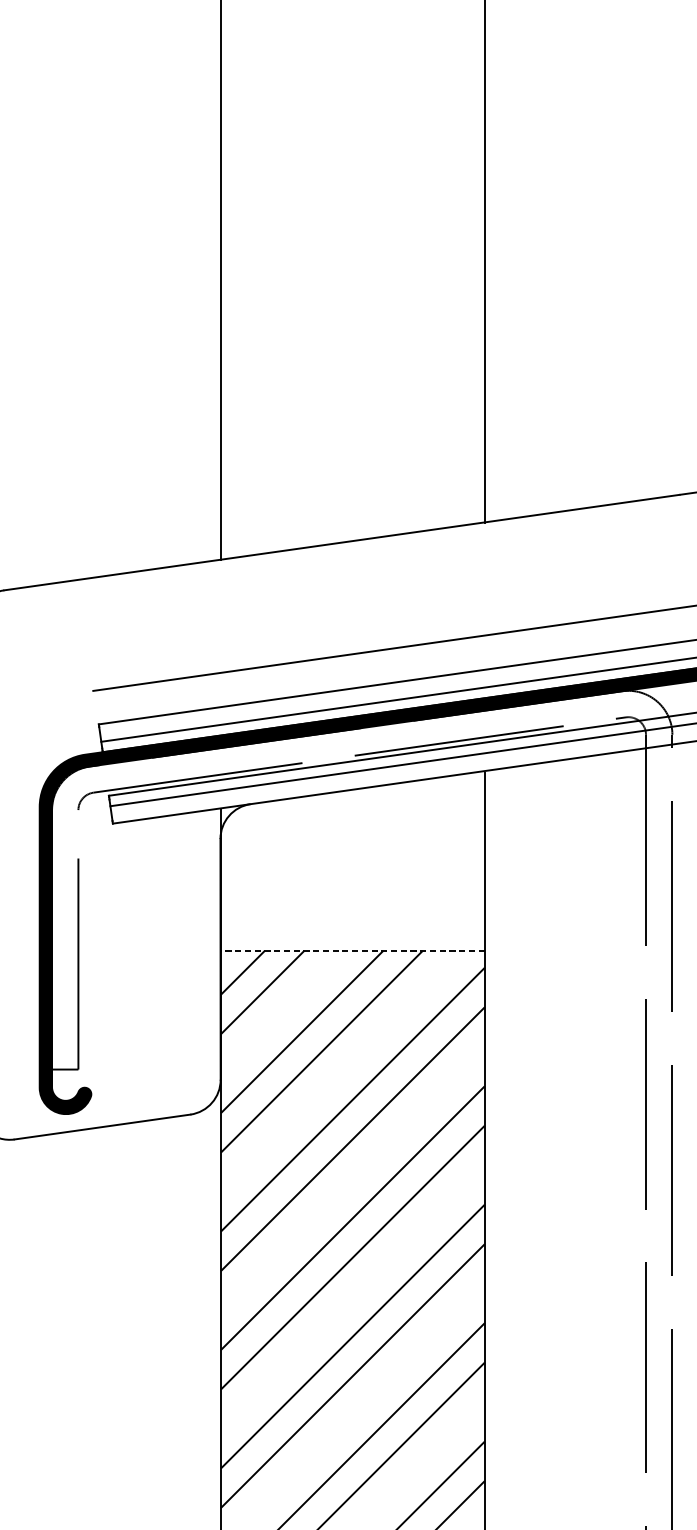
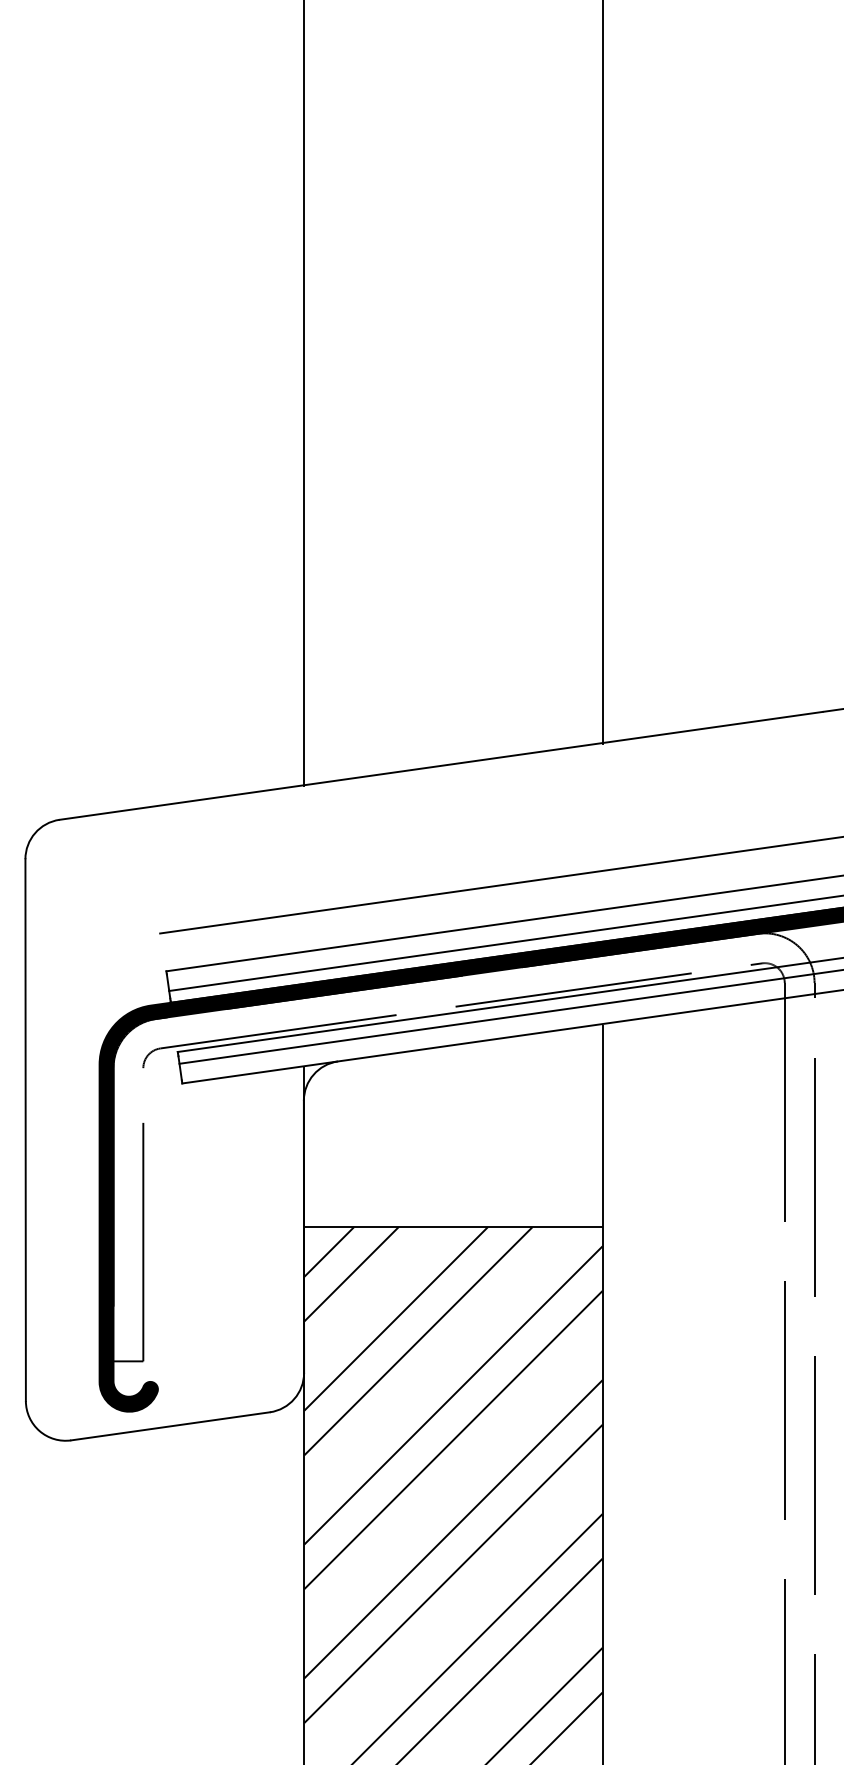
line: (351, 951) -> (452, 1227), dashed -> solid

